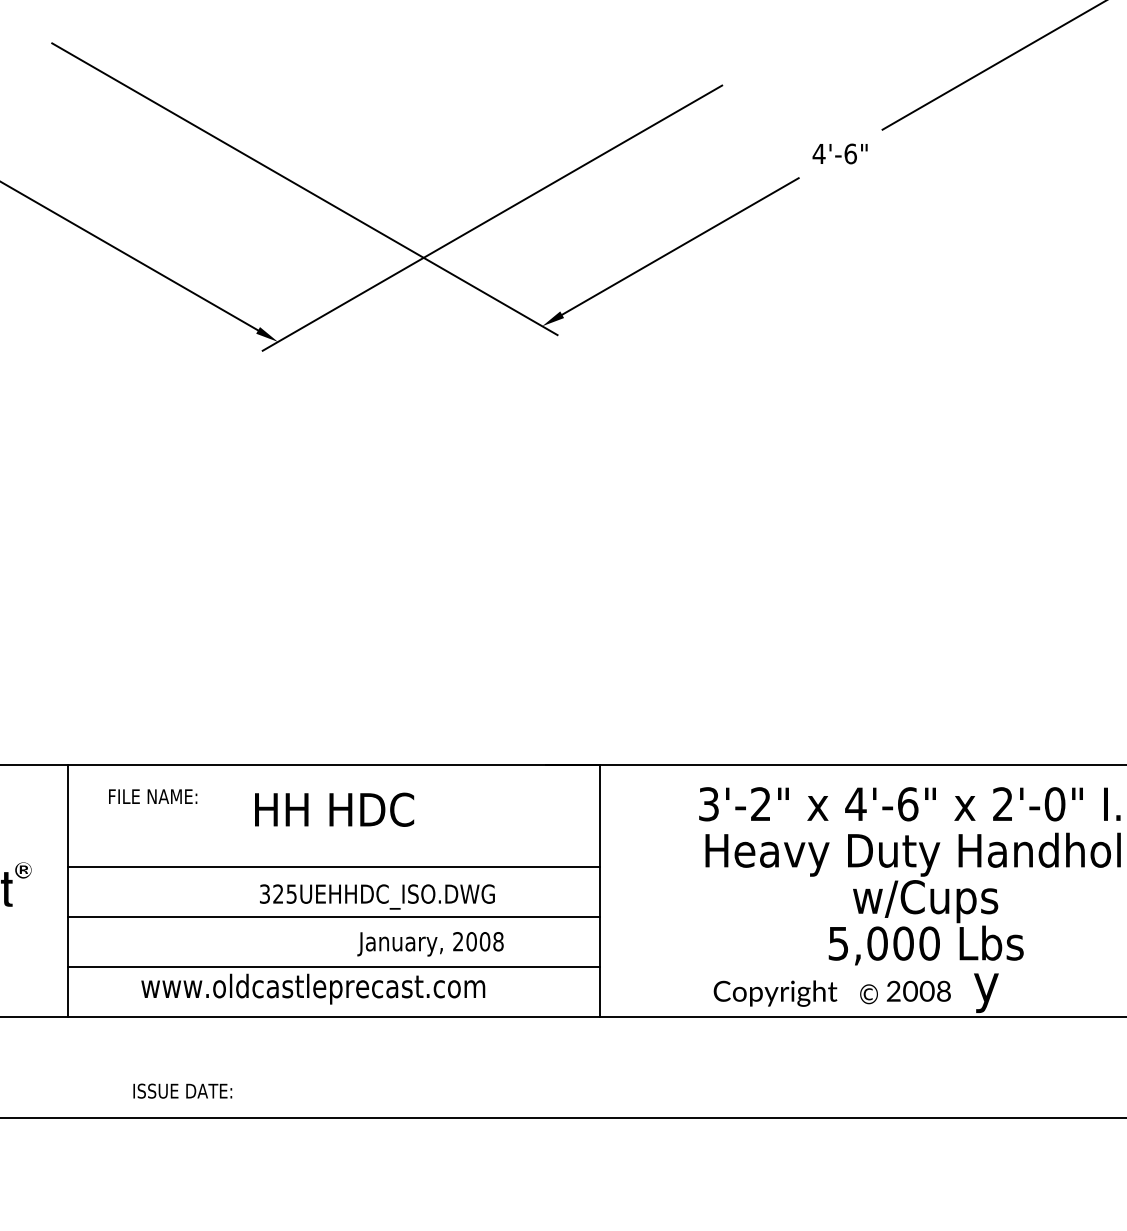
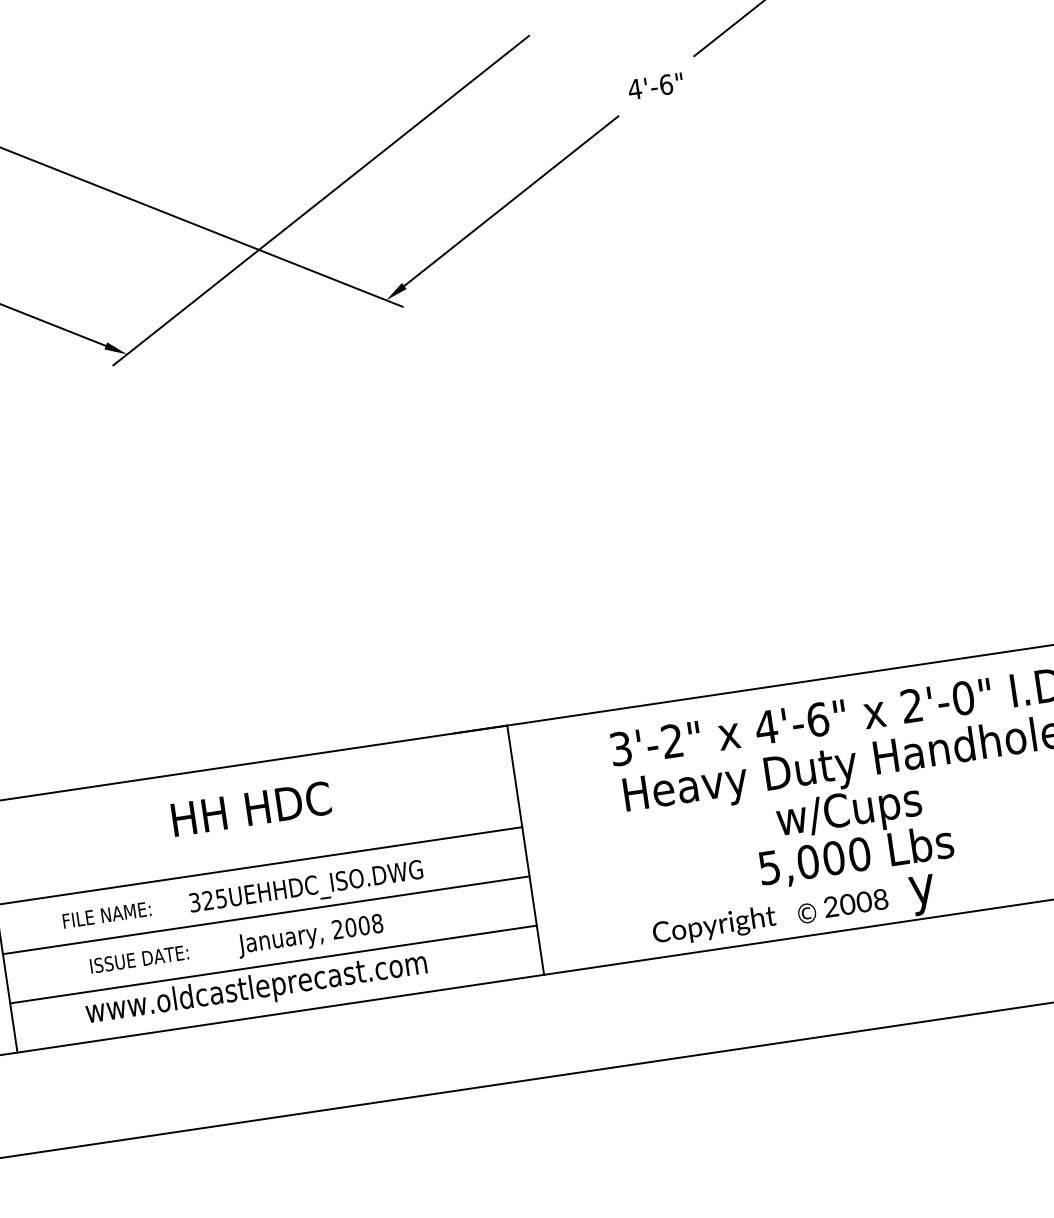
text: (153, 796) -> (107, 914), moved
text: (430, 944) -> (310, 936), moved
text: (182, 1090) -> (139, 958), moved

